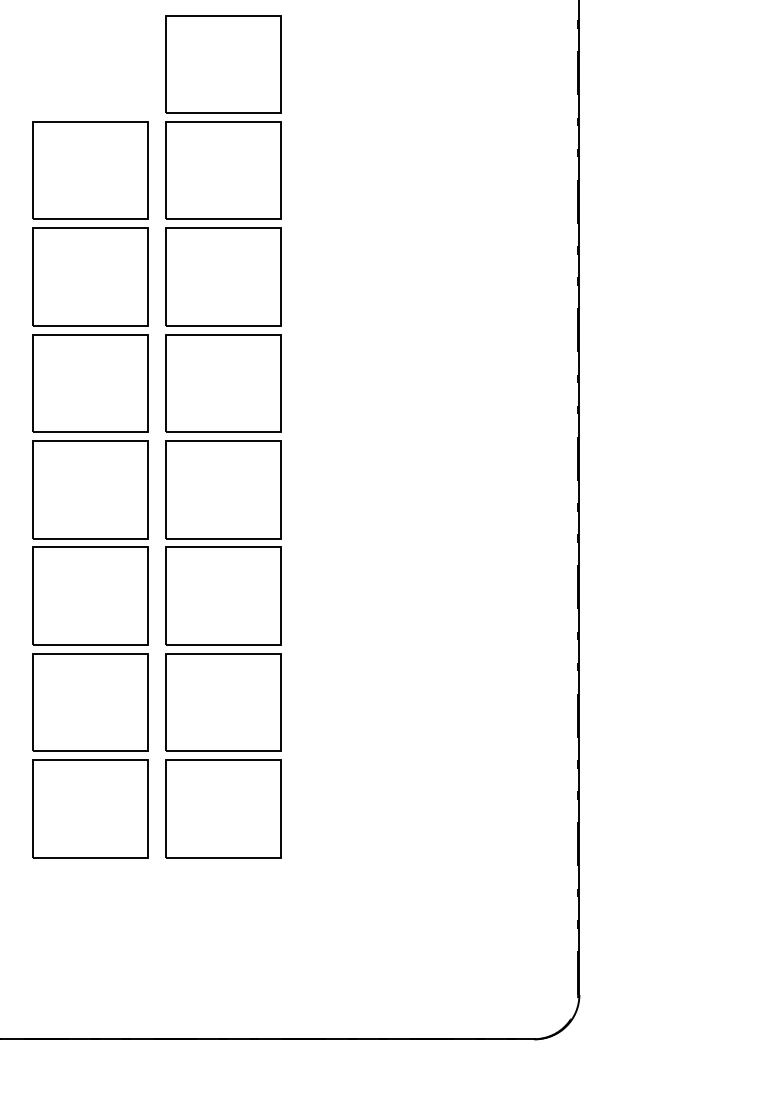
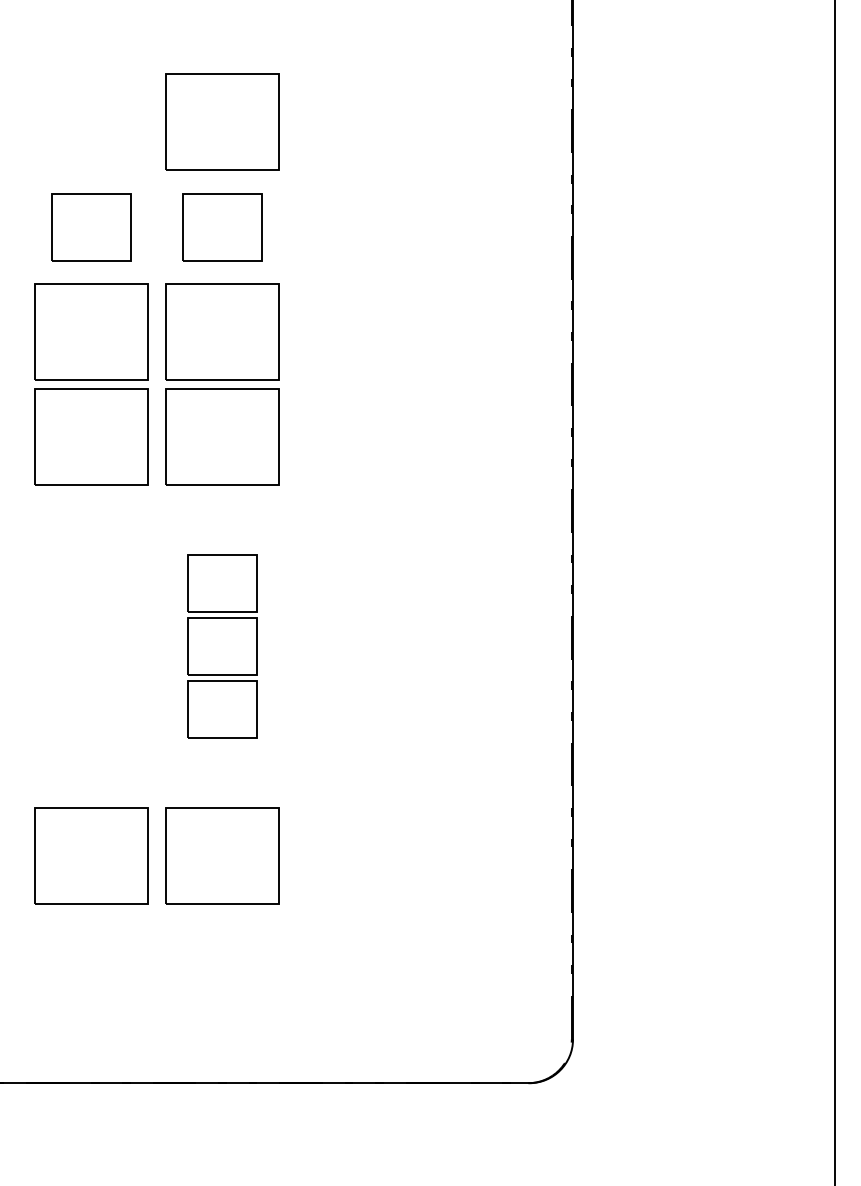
part: (90, 170) -> (91, 226), size x0.7
part: (223, 170) -> (222, 226), size x0.7
part: (90, 596) -> (91, 646), removed
part: (223, 596) -> (222, 646), size x0.6

